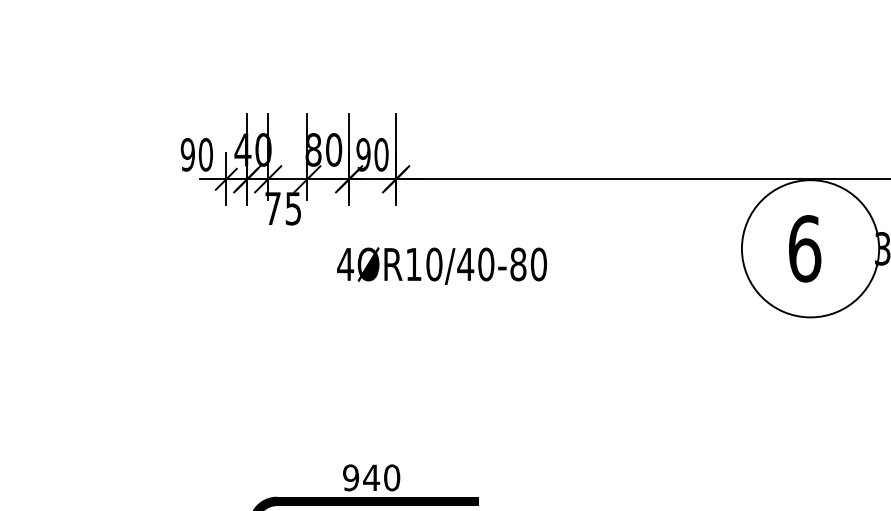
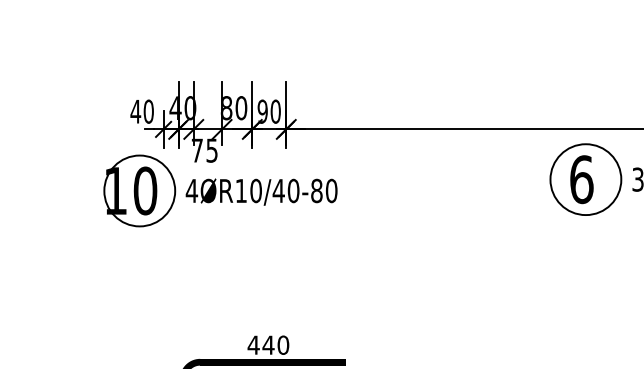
text: (187, 154) -> (135, 111), 90 -> 40
circle: (810, 248) -> (585, 179), size x0.71
part: (193, 264) -> (139, 191), added
text: (441, 265) -> (261, 191), moved
text: (350, 477) -> (253, 344), 940 -> 440

